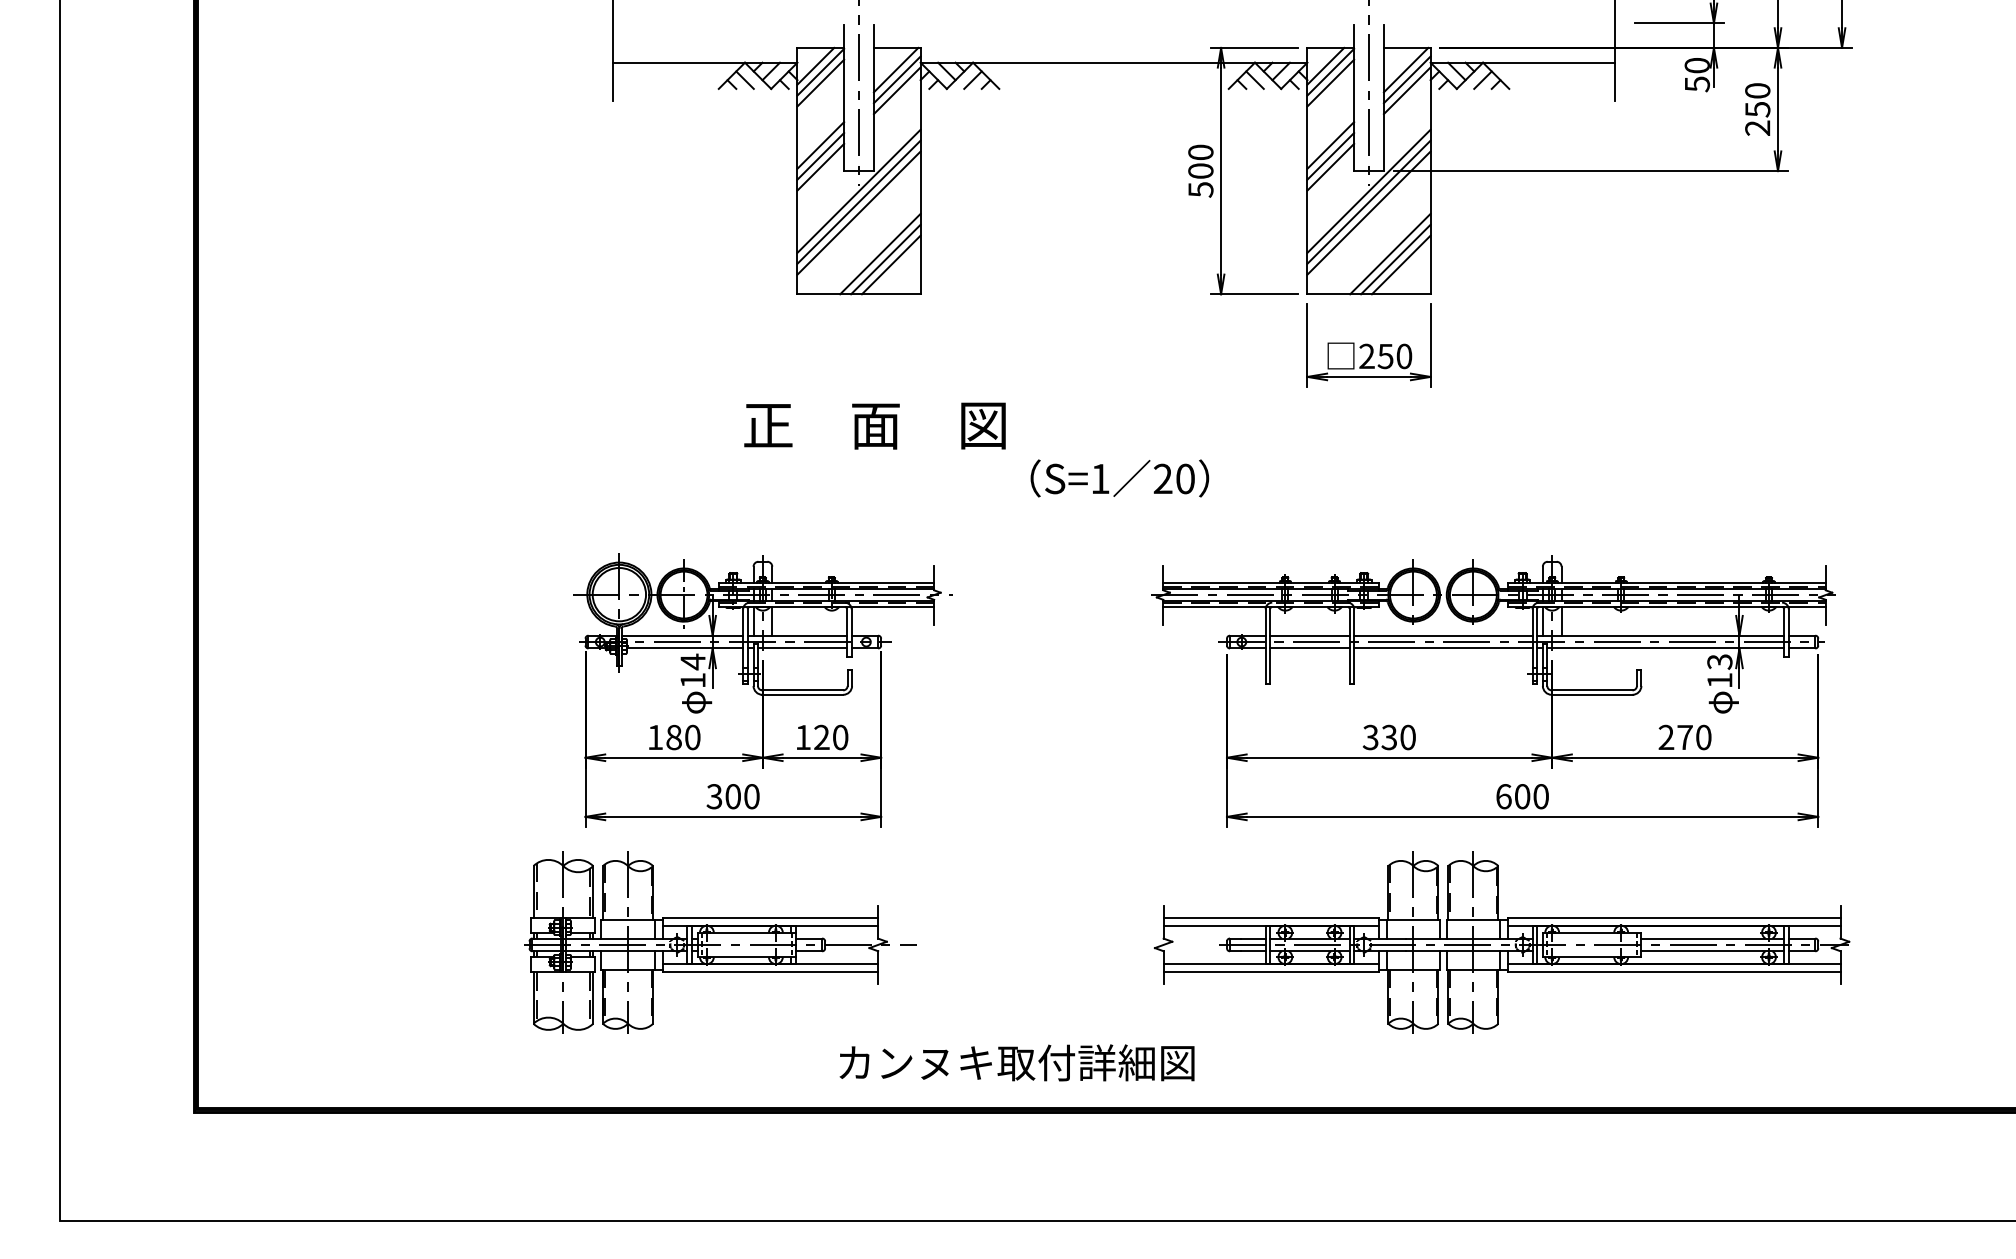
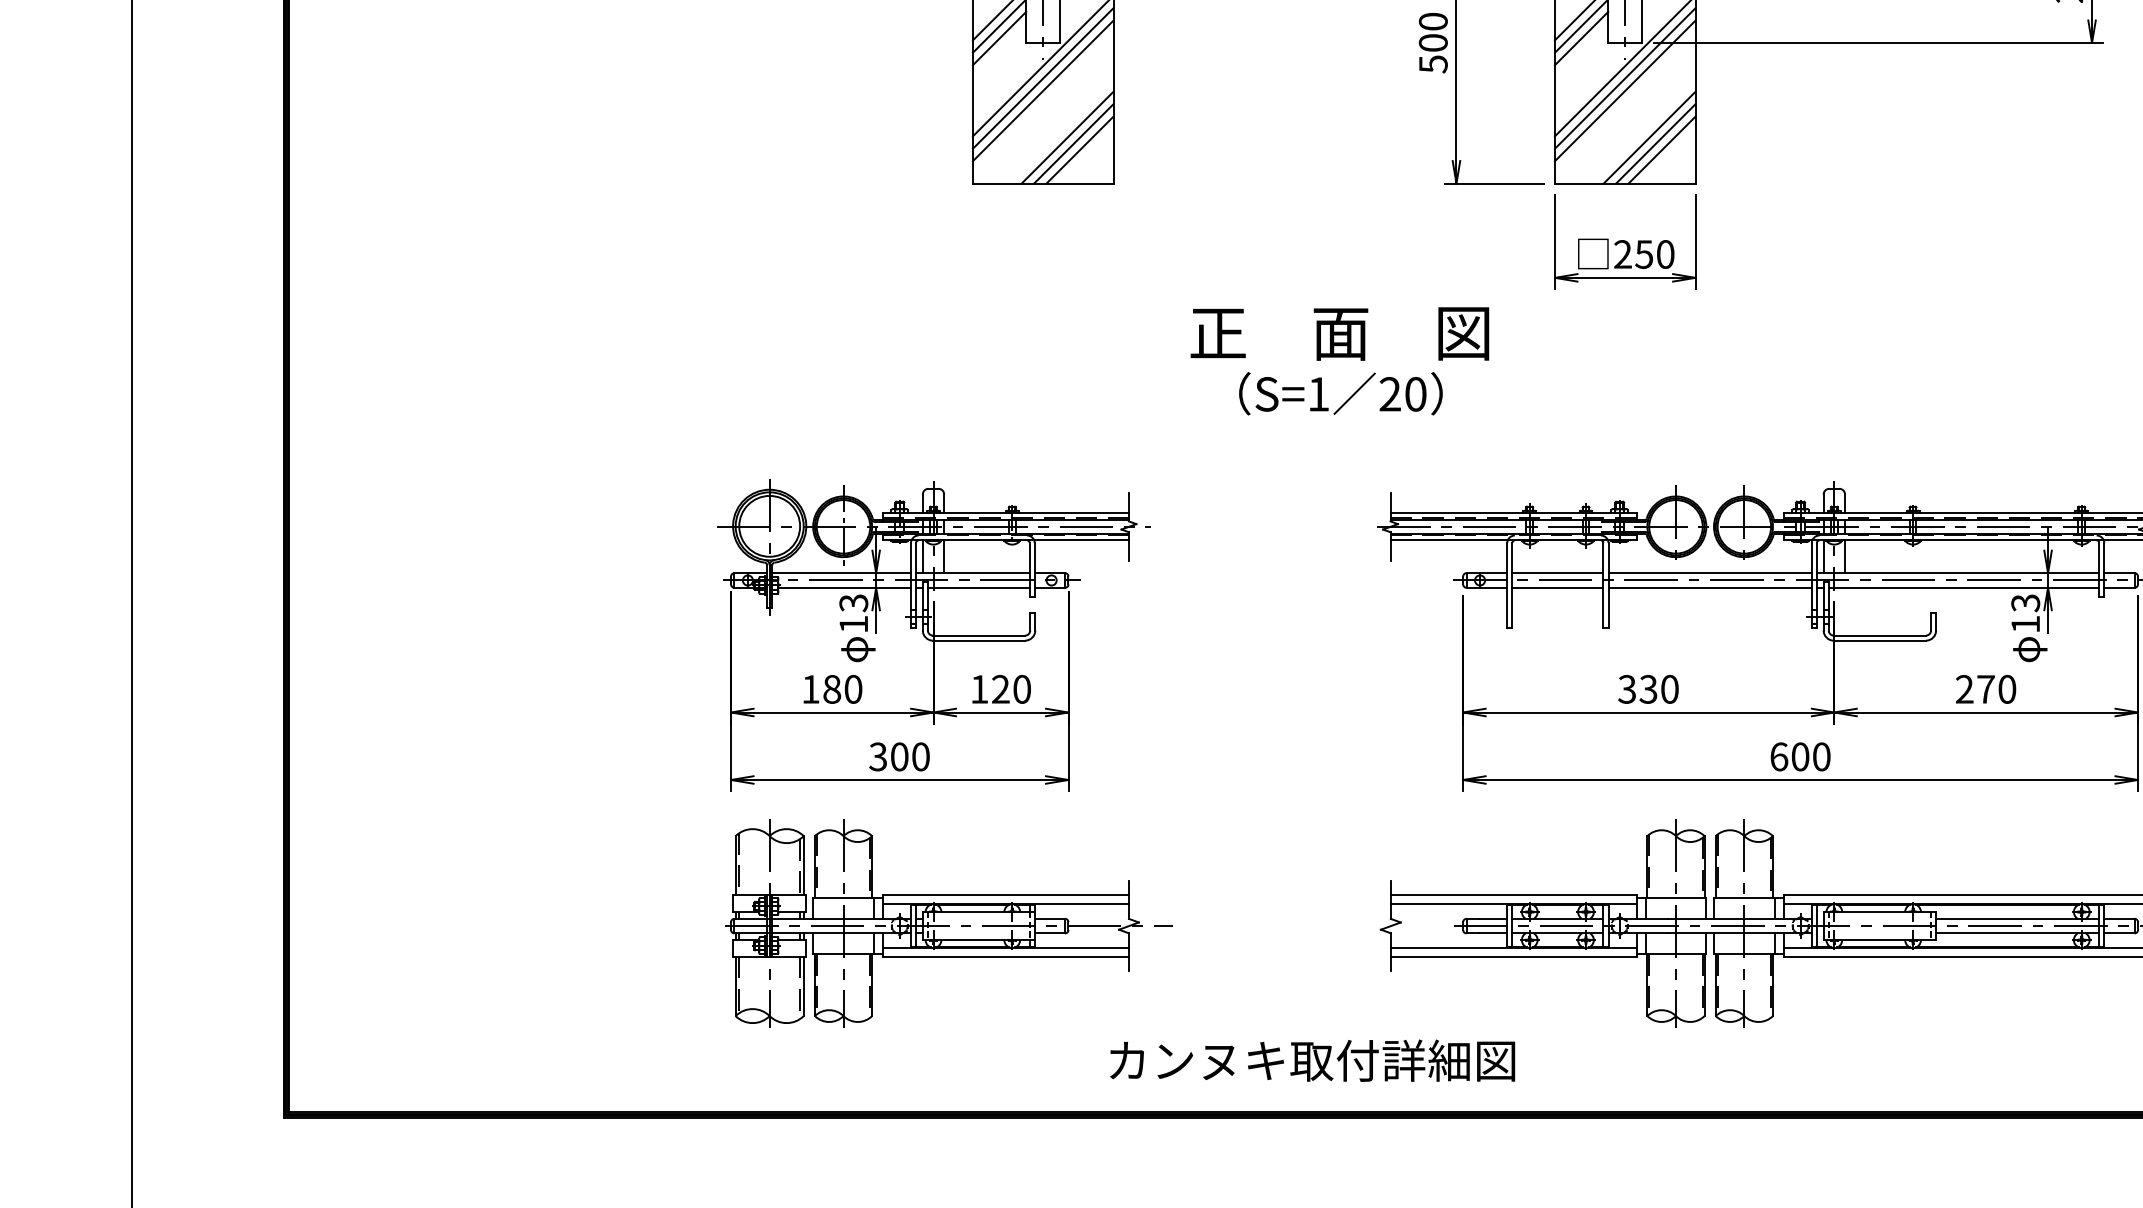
text: (874, 425) -> (1339, 333), moved
text: (692, 661) -> (853, 602), 14 -> 13
part: (720, 942) -> (949, 923), moved
text: (1016, 1062) -> (1311, 1060), moved

